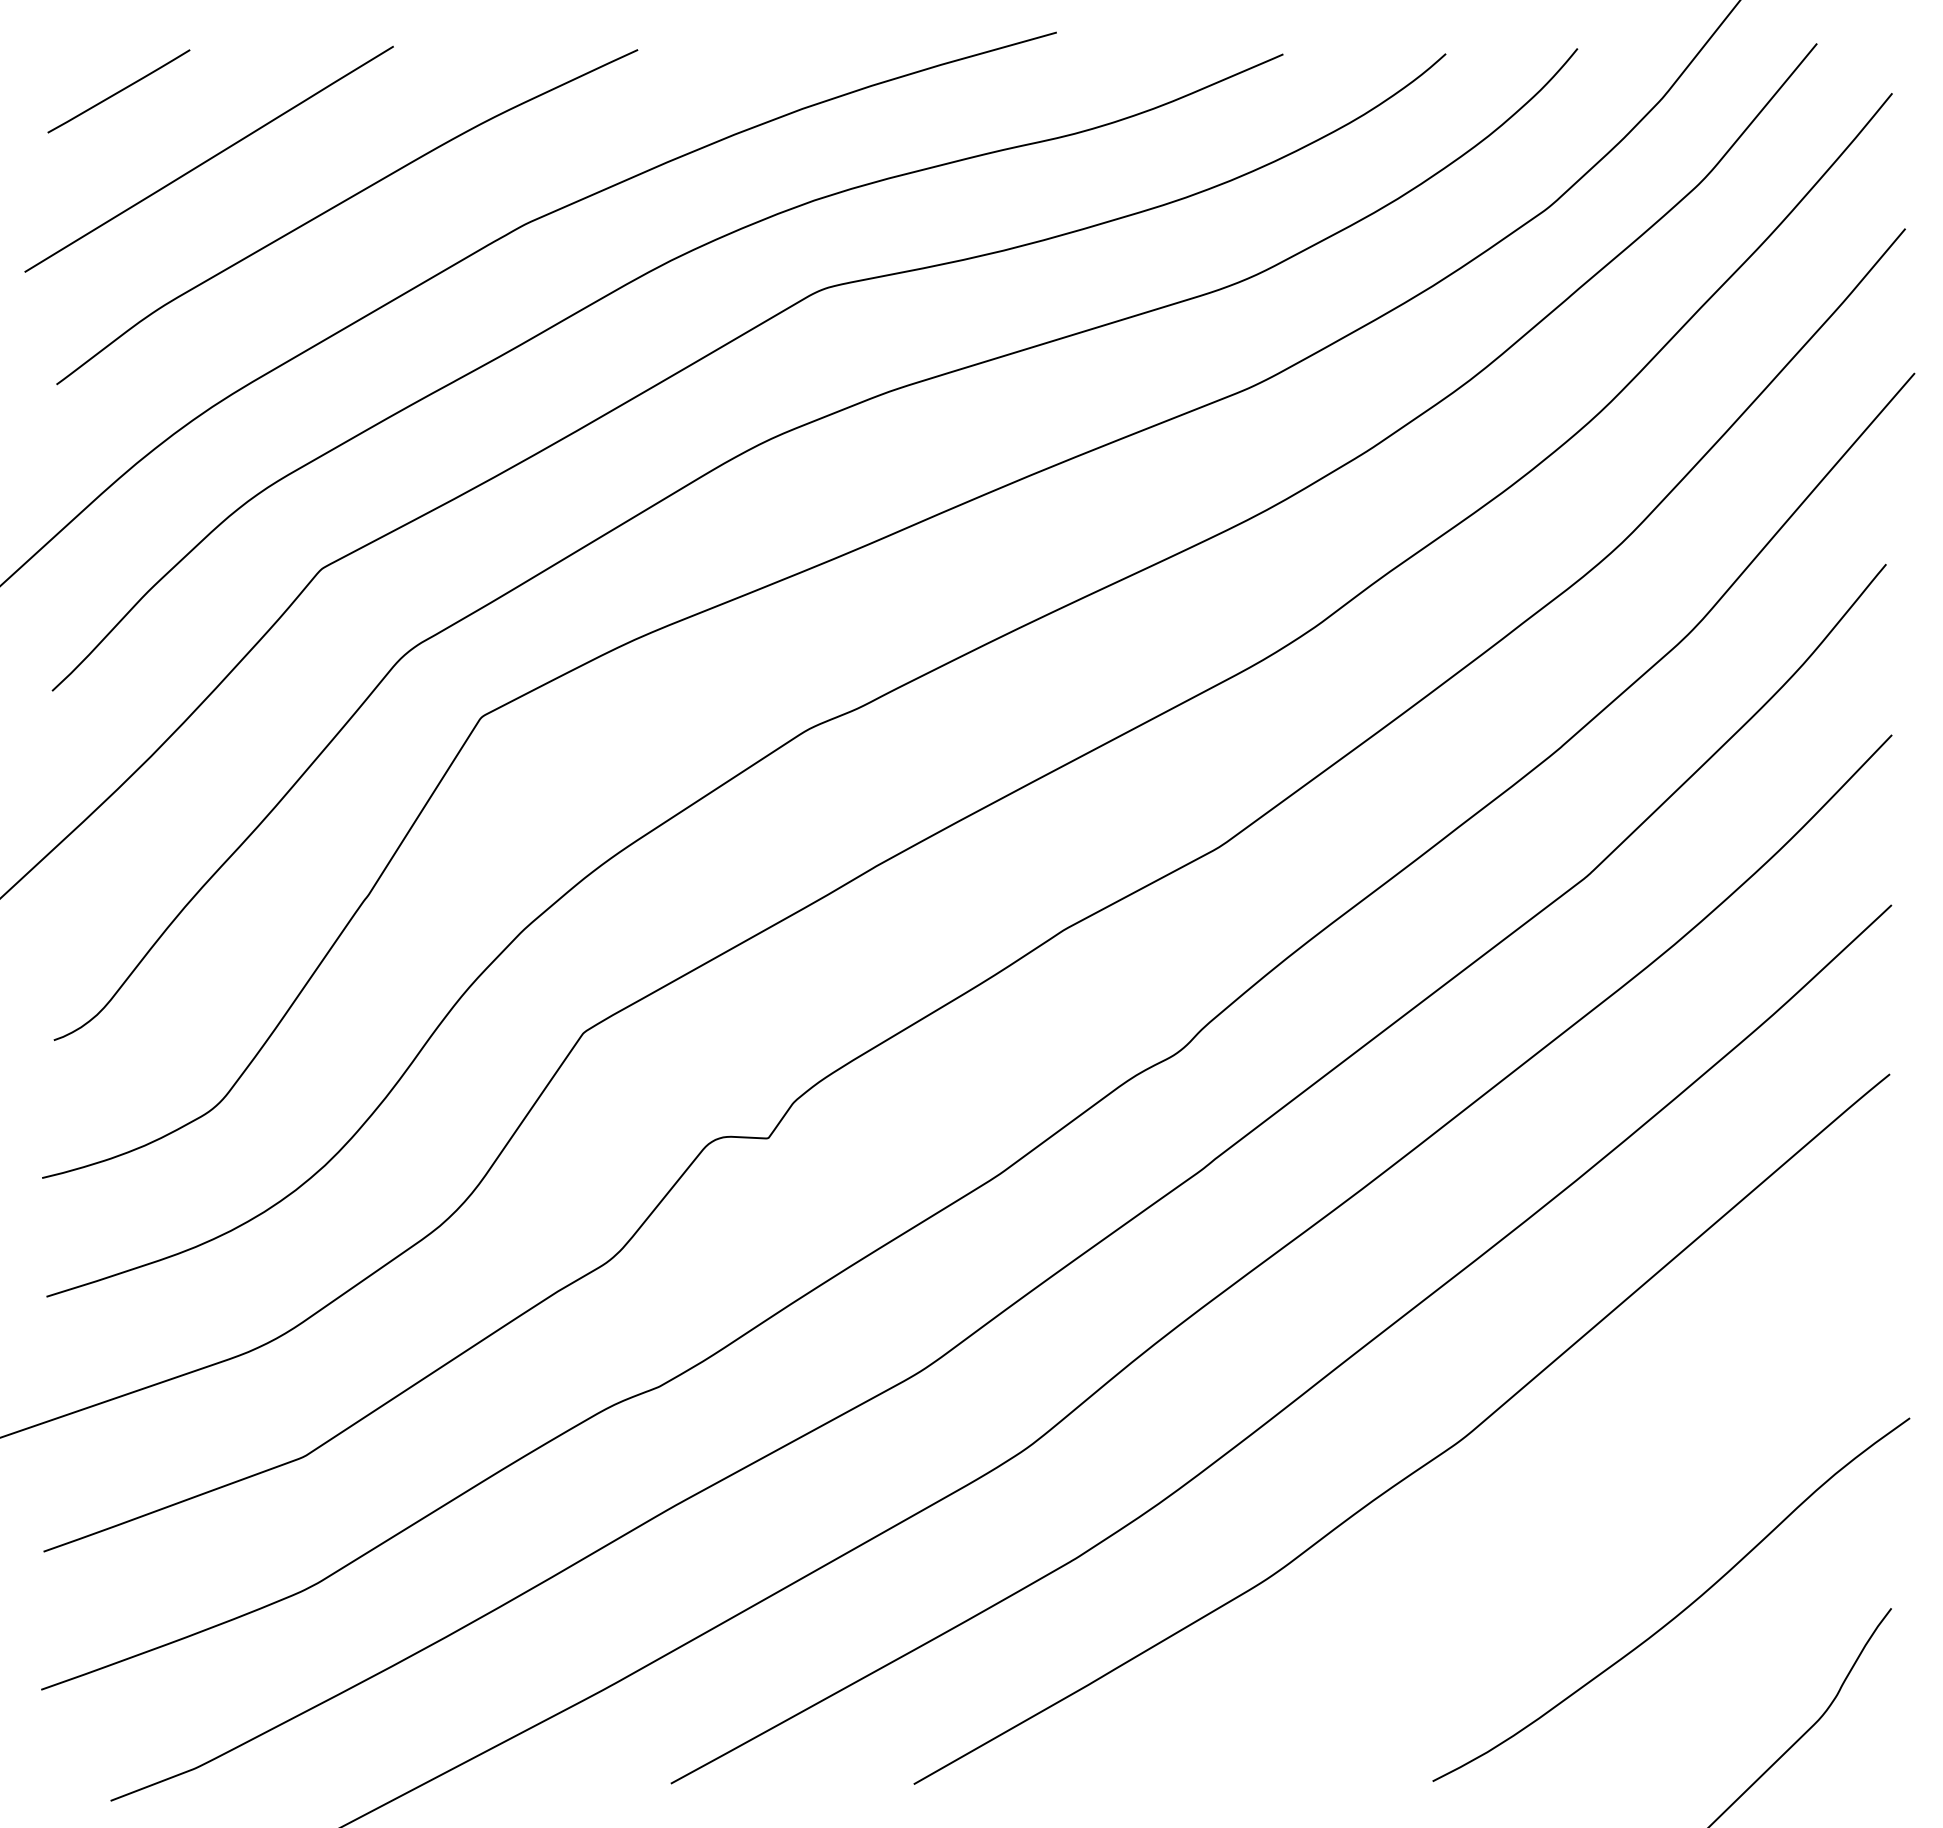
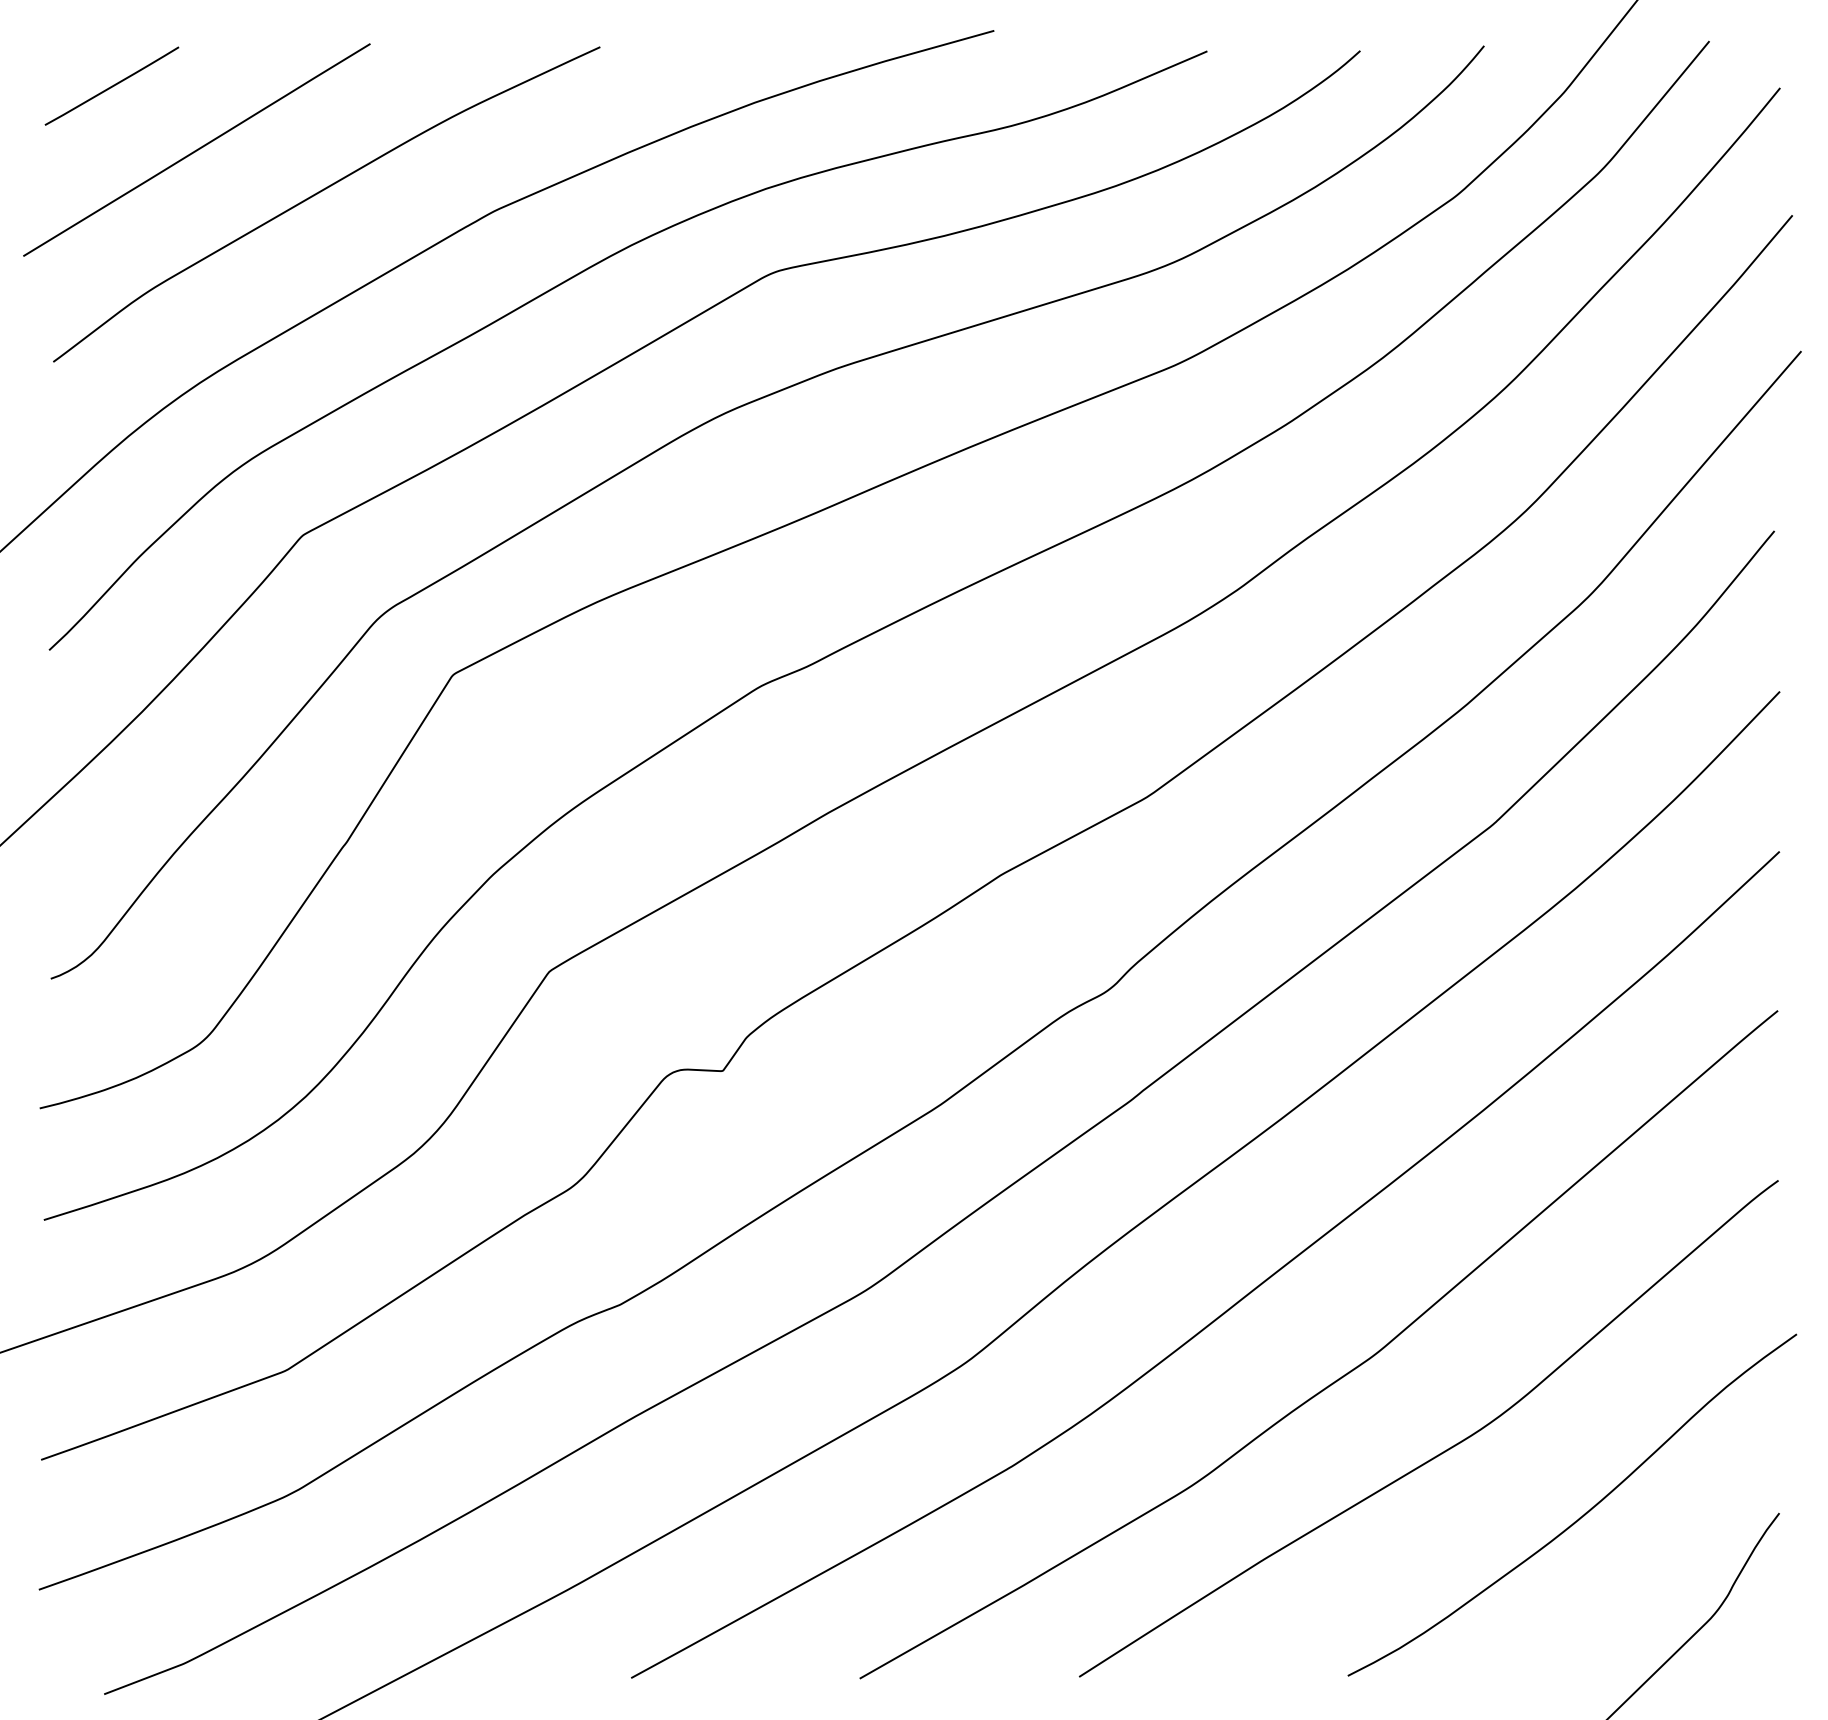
curve: (1532, 1543) -> (1441, 1452), added

